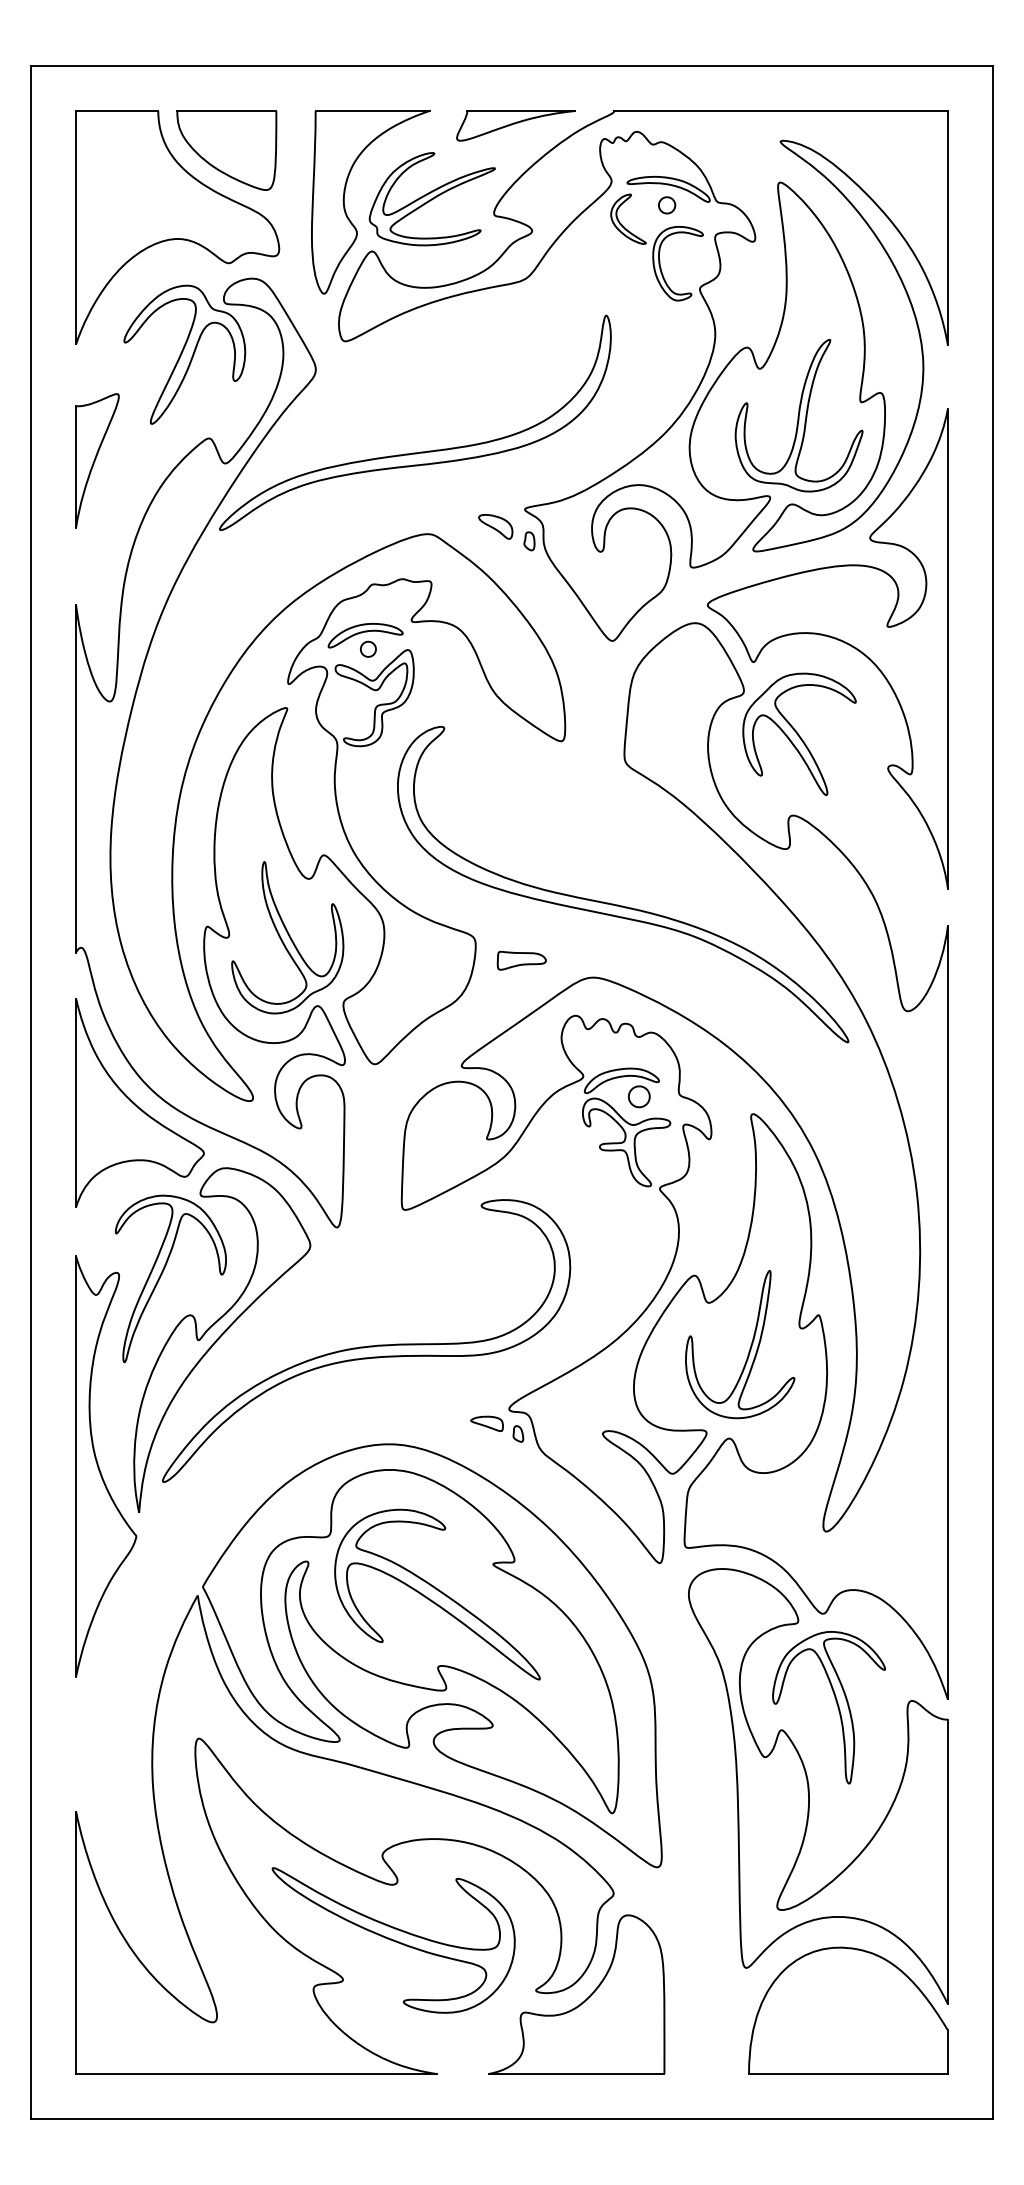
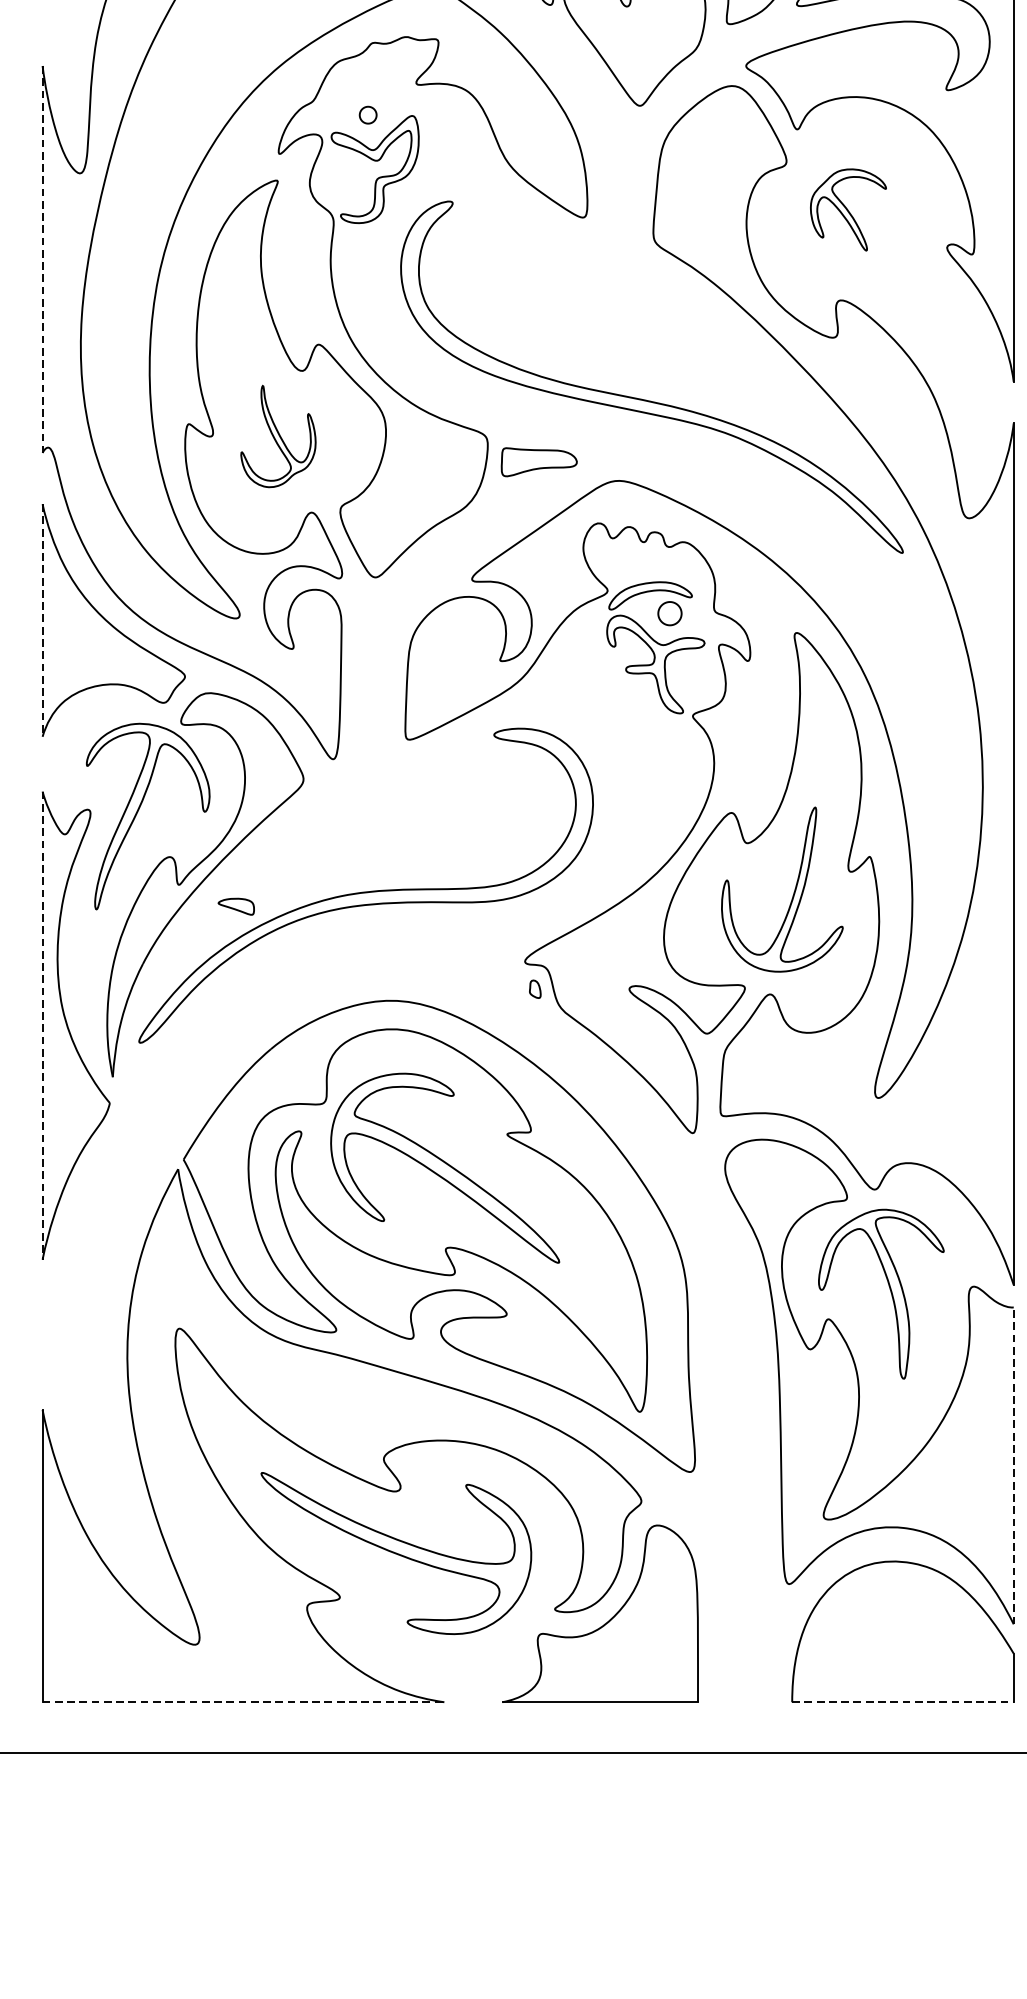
part: (365, 635) -> (364, 99), removed
part: (799, 734) -> (848, 210), size x0.6
line: (76, 778) -> (43, 259), solid -> dashed
part: (287, 937) -> (278, 436), size x0.6
part: (521, 960) -> (538, 461), size x1.4
line: (76, 1103) -> (43, 621), solid -> dashed
part: (486, 1423) -> (235, 906), moved
line: (76, 1467) -> (43, 1026), solid -> dashed
line: (947, 1861) -> (1013, 1465), solid -> dashed
line: (256, 2073) -> (243, 1701), solid -> dashed
line: (848, 2073) -> (903, 1701), solid -> dashed

